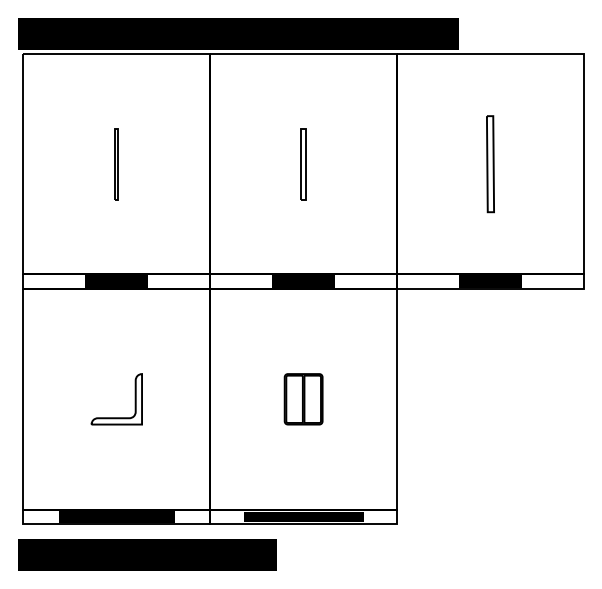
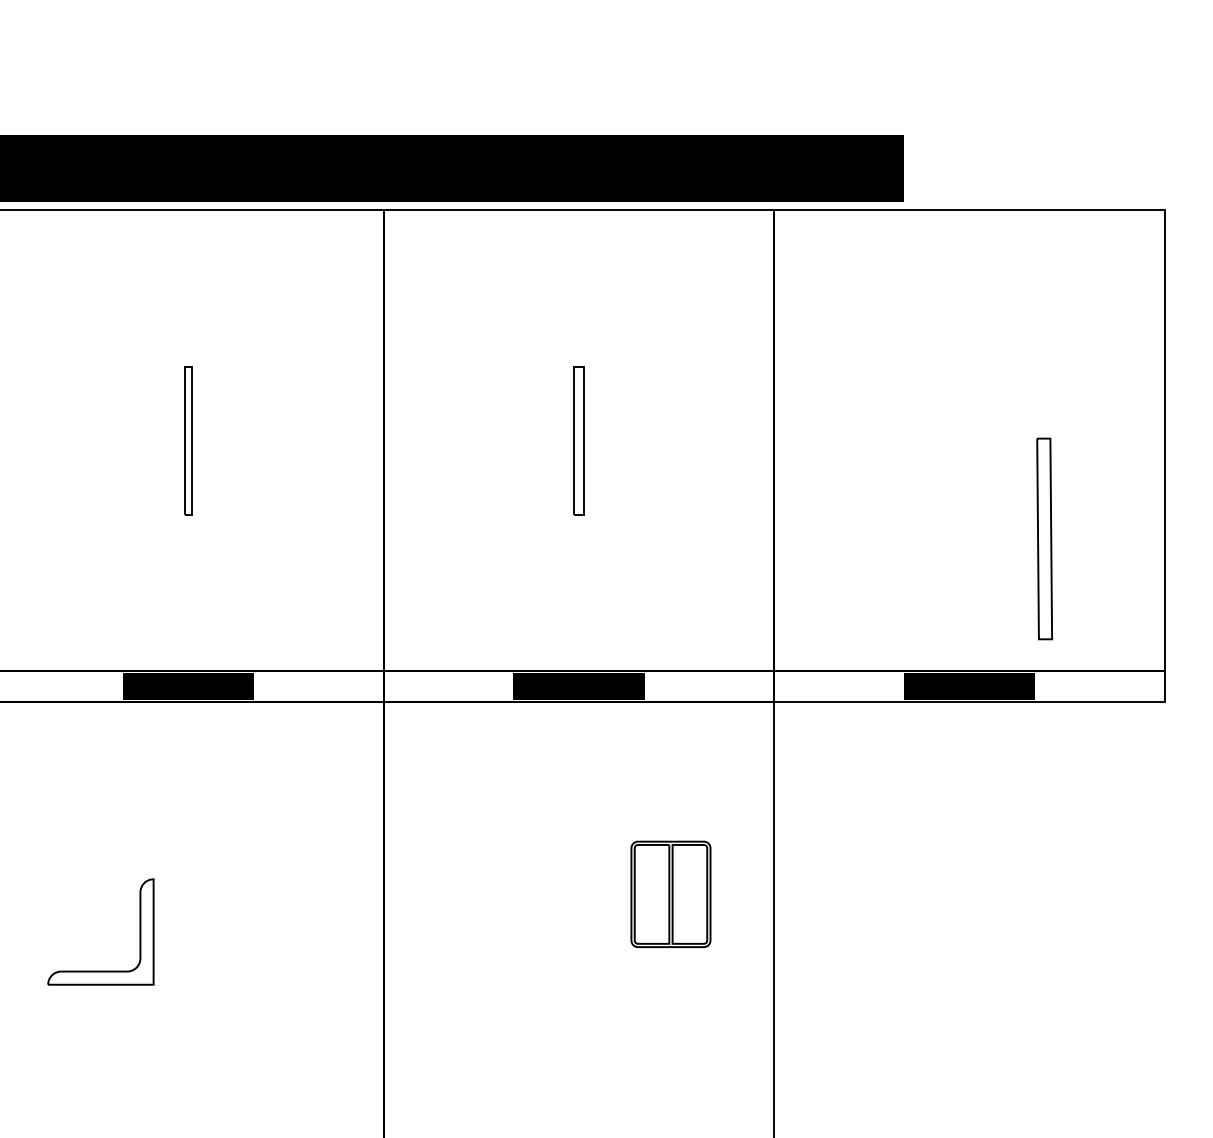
part: (490, 164) -> (1044, 539), moved
part: (134, 399) -> (137, 932), moved
part: (303, 399) -> (670, 894), moved

